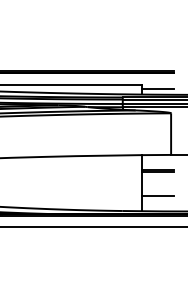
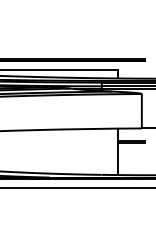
line: (157, 88) -> (130, 73), removed
line: (157, 196) -> (130, 162), removed

